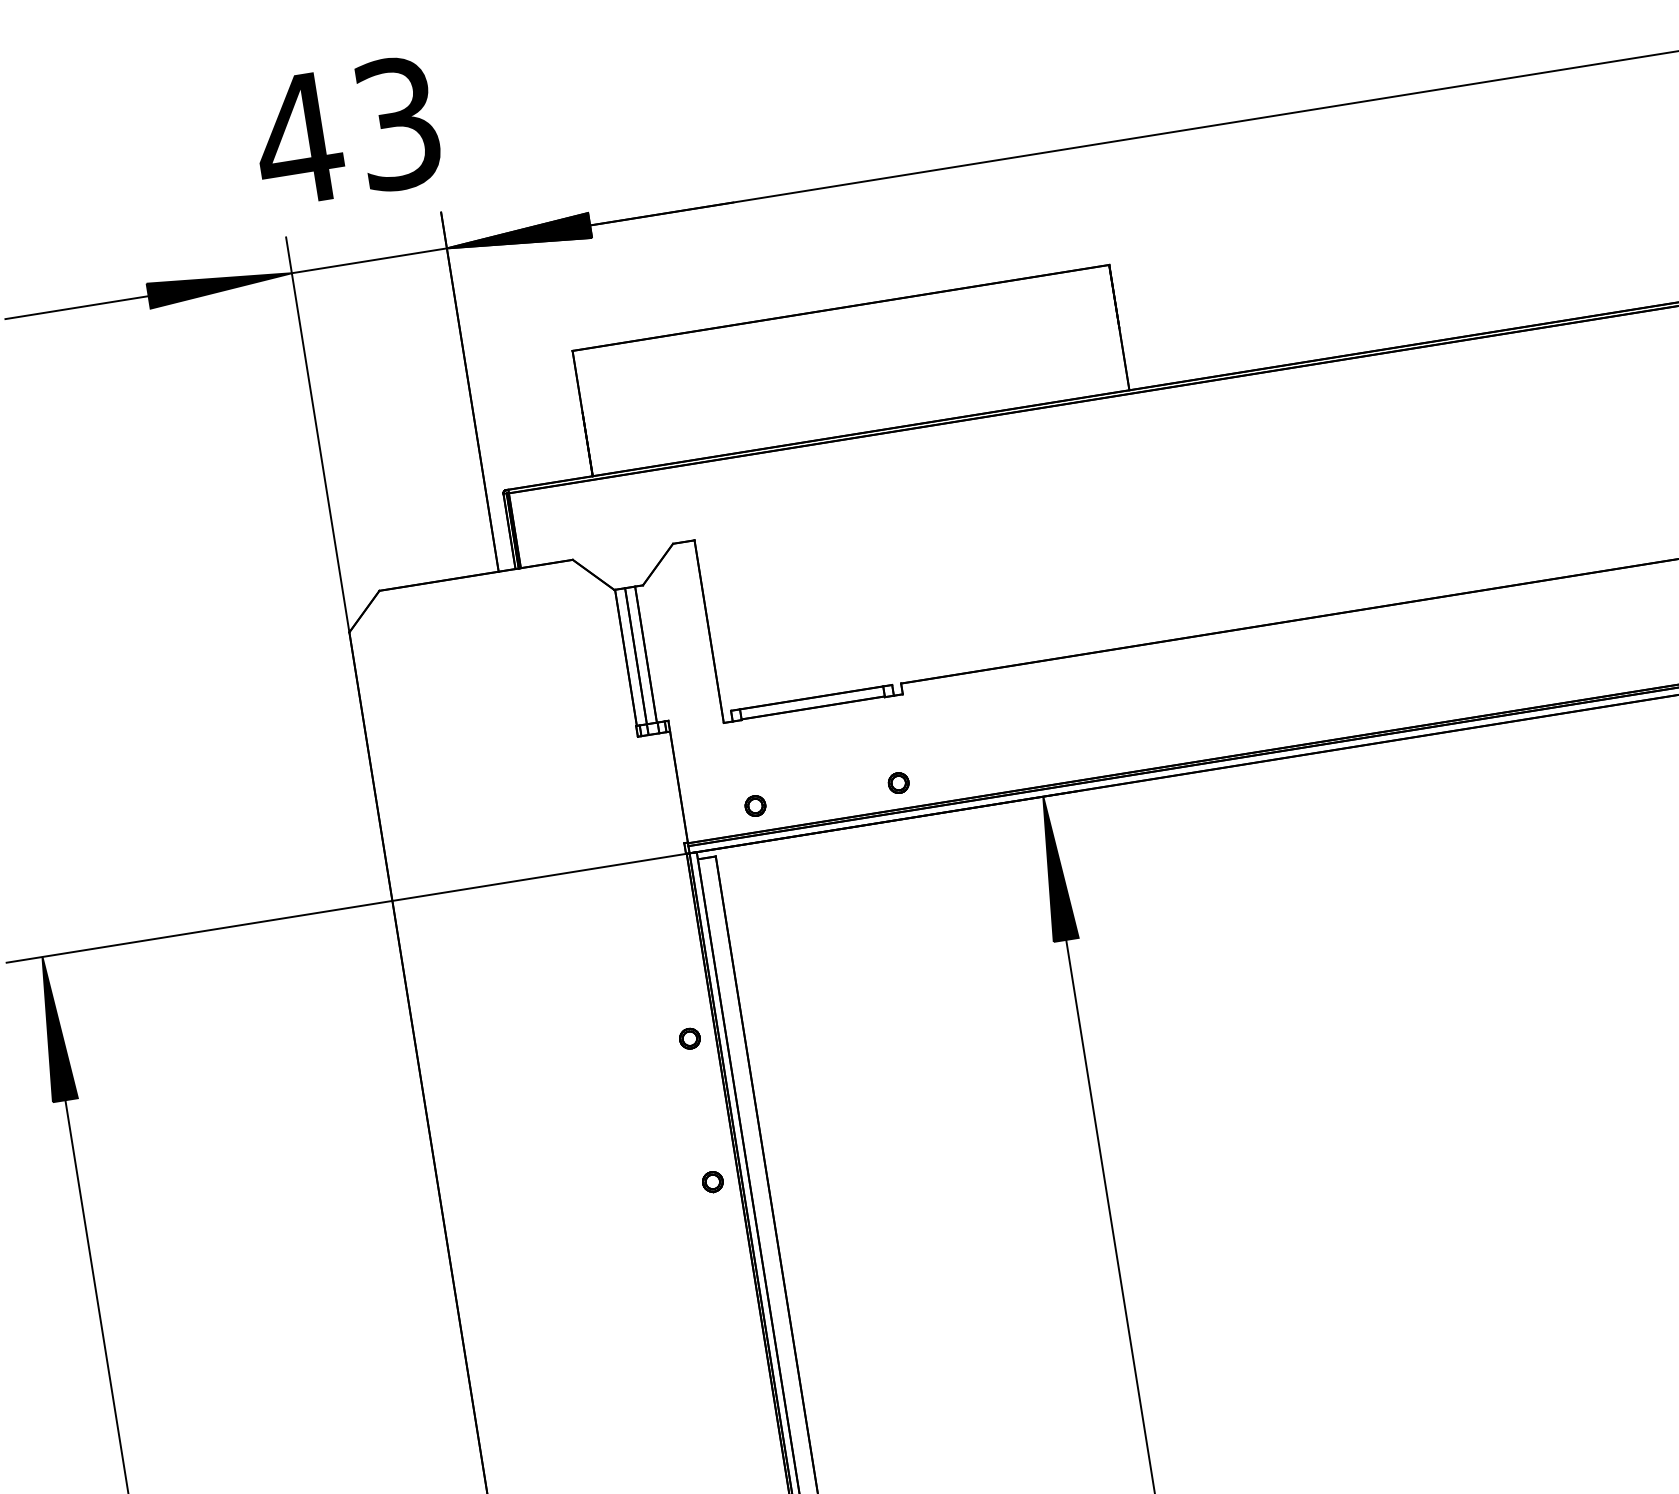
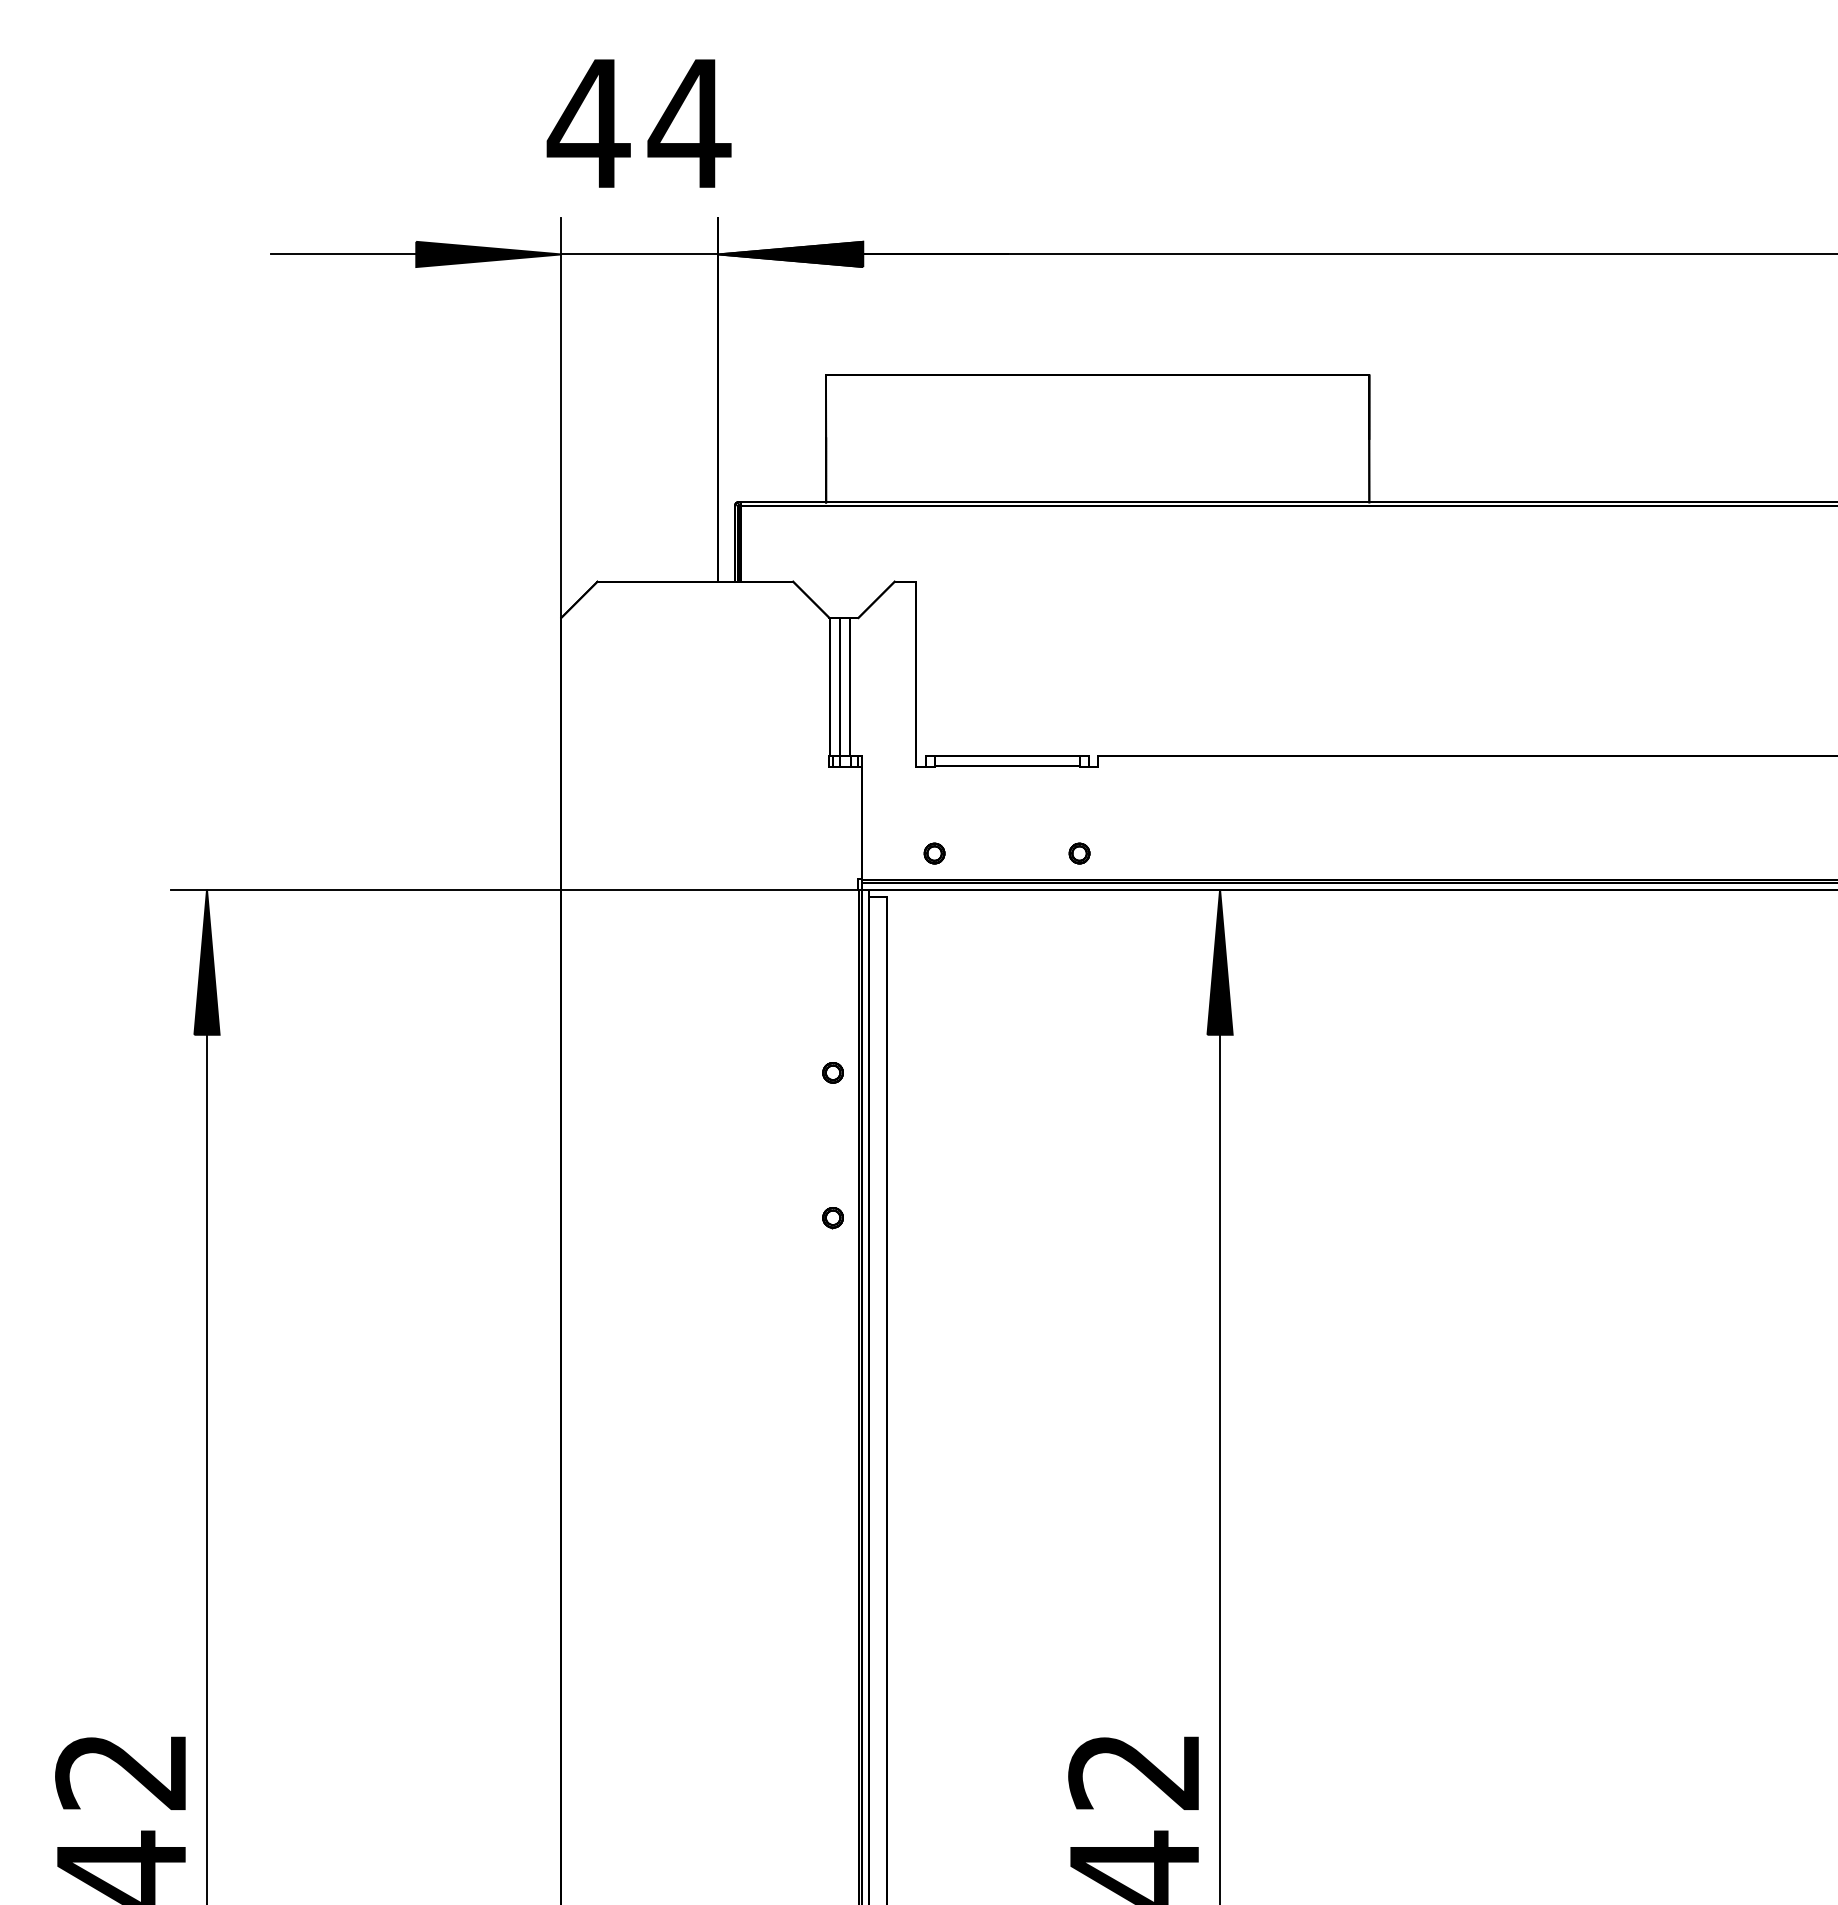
text: (397, 123) -> (689, 123), 43 -> 44

